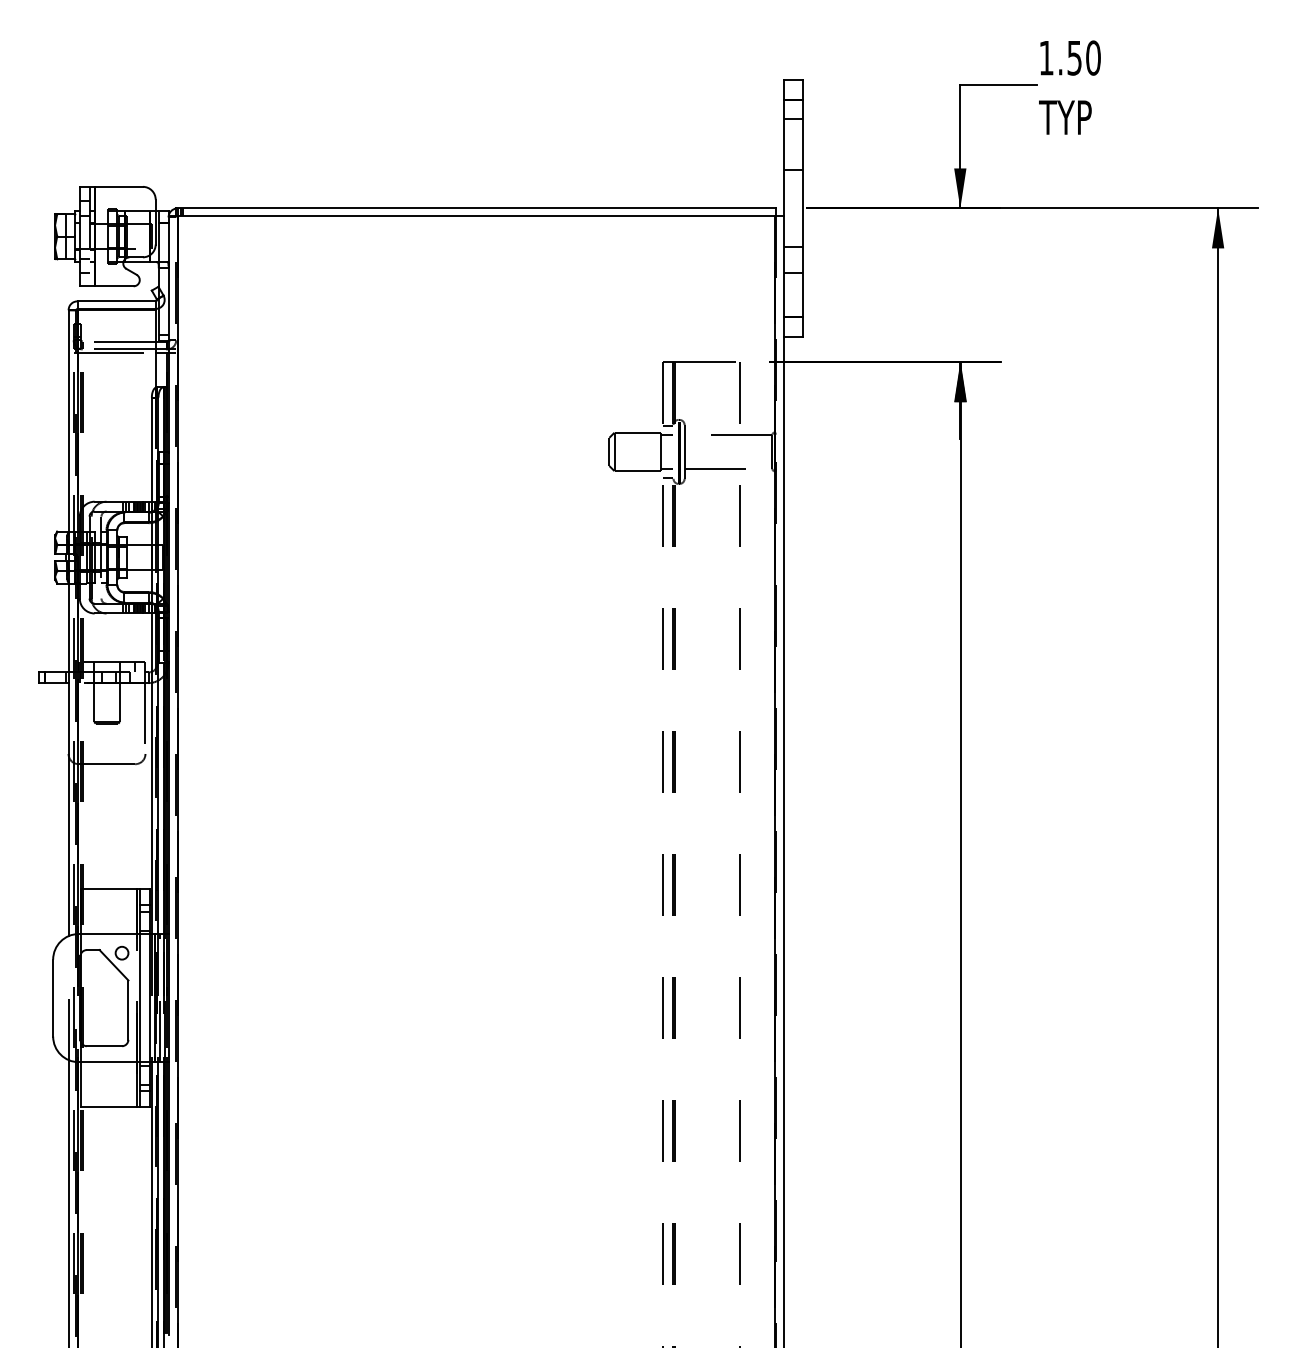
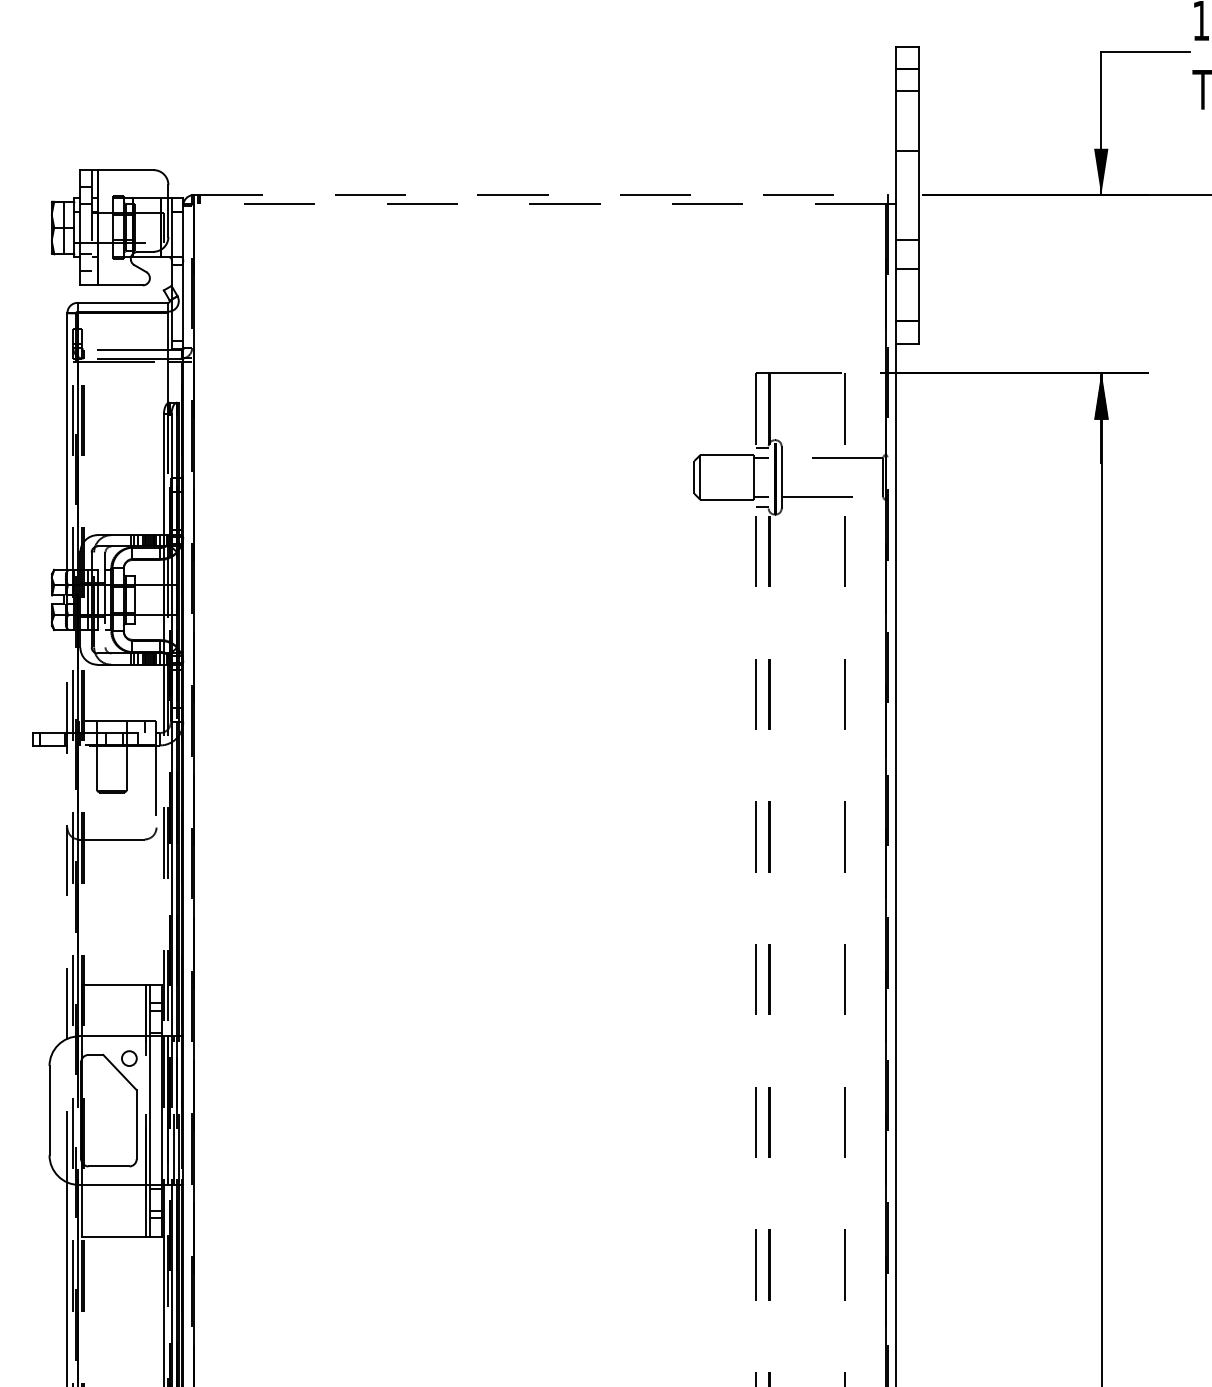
line: (476, 208) -> (540, 195), solid -> dashed
line: (476, 216) -> (540, 204), solid -> dashed
line: (68, 759) -> (67, 834), solid -> dashed
line: (151, 774) -> (163, 851), solid -> dashed

